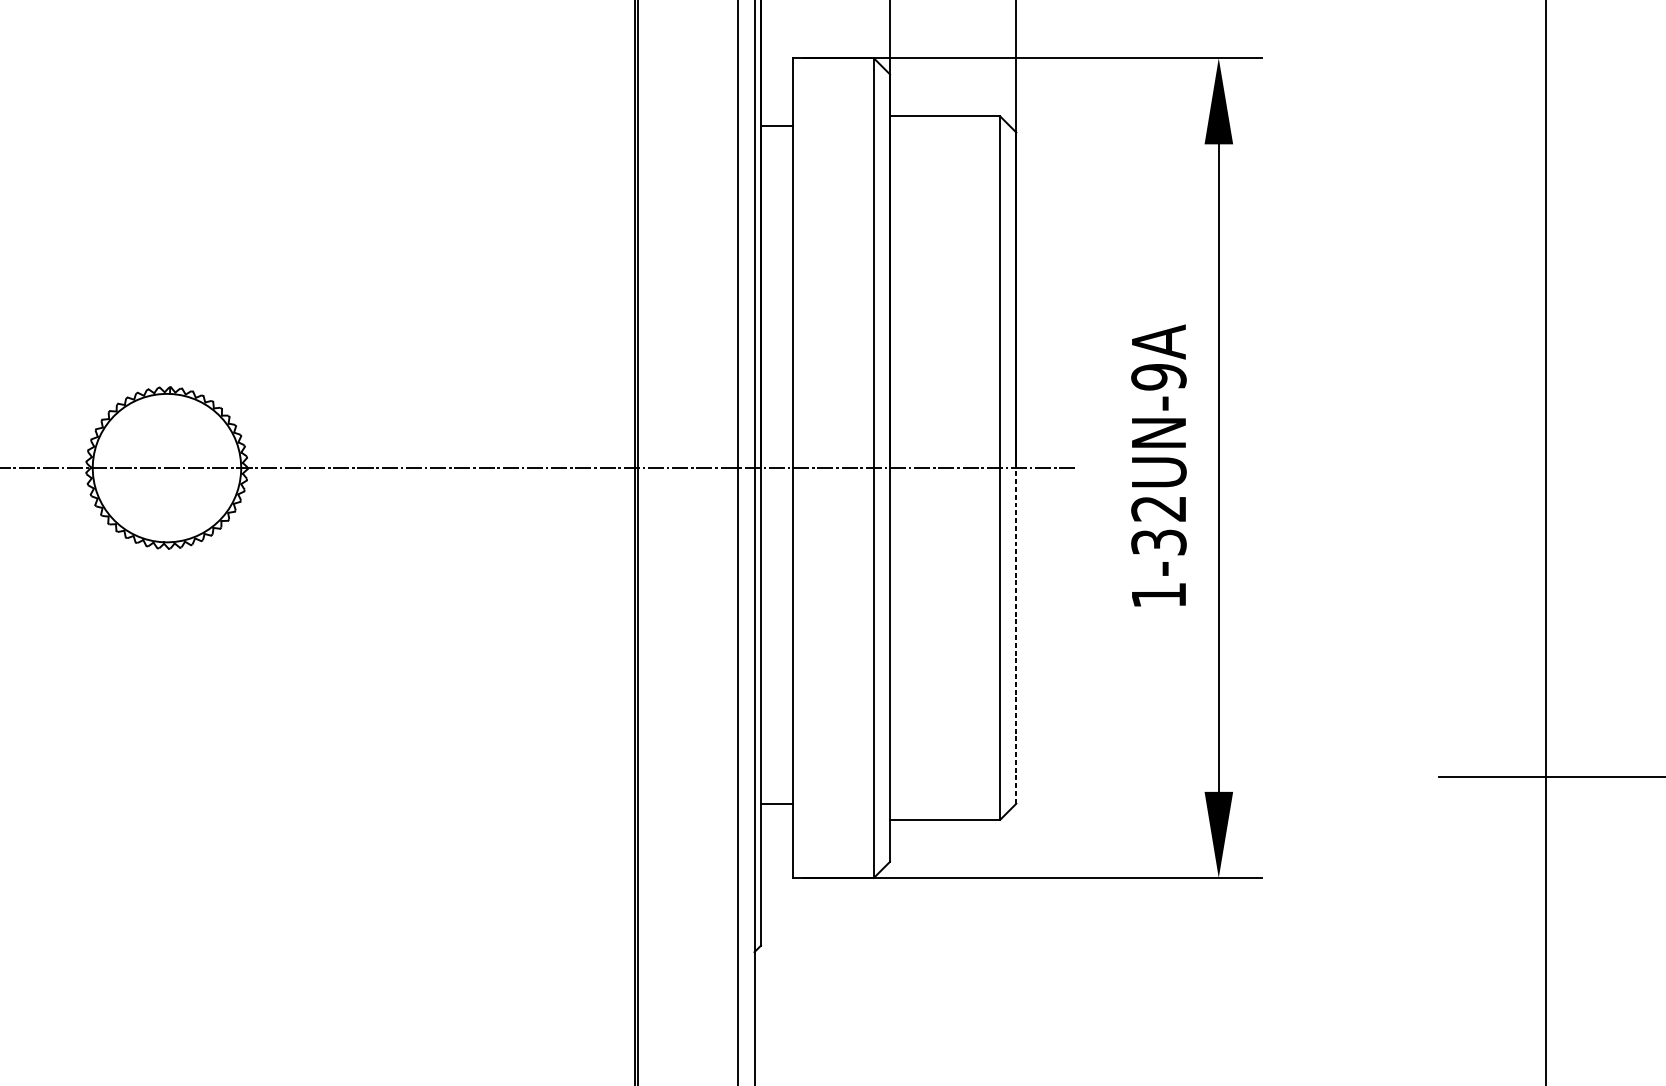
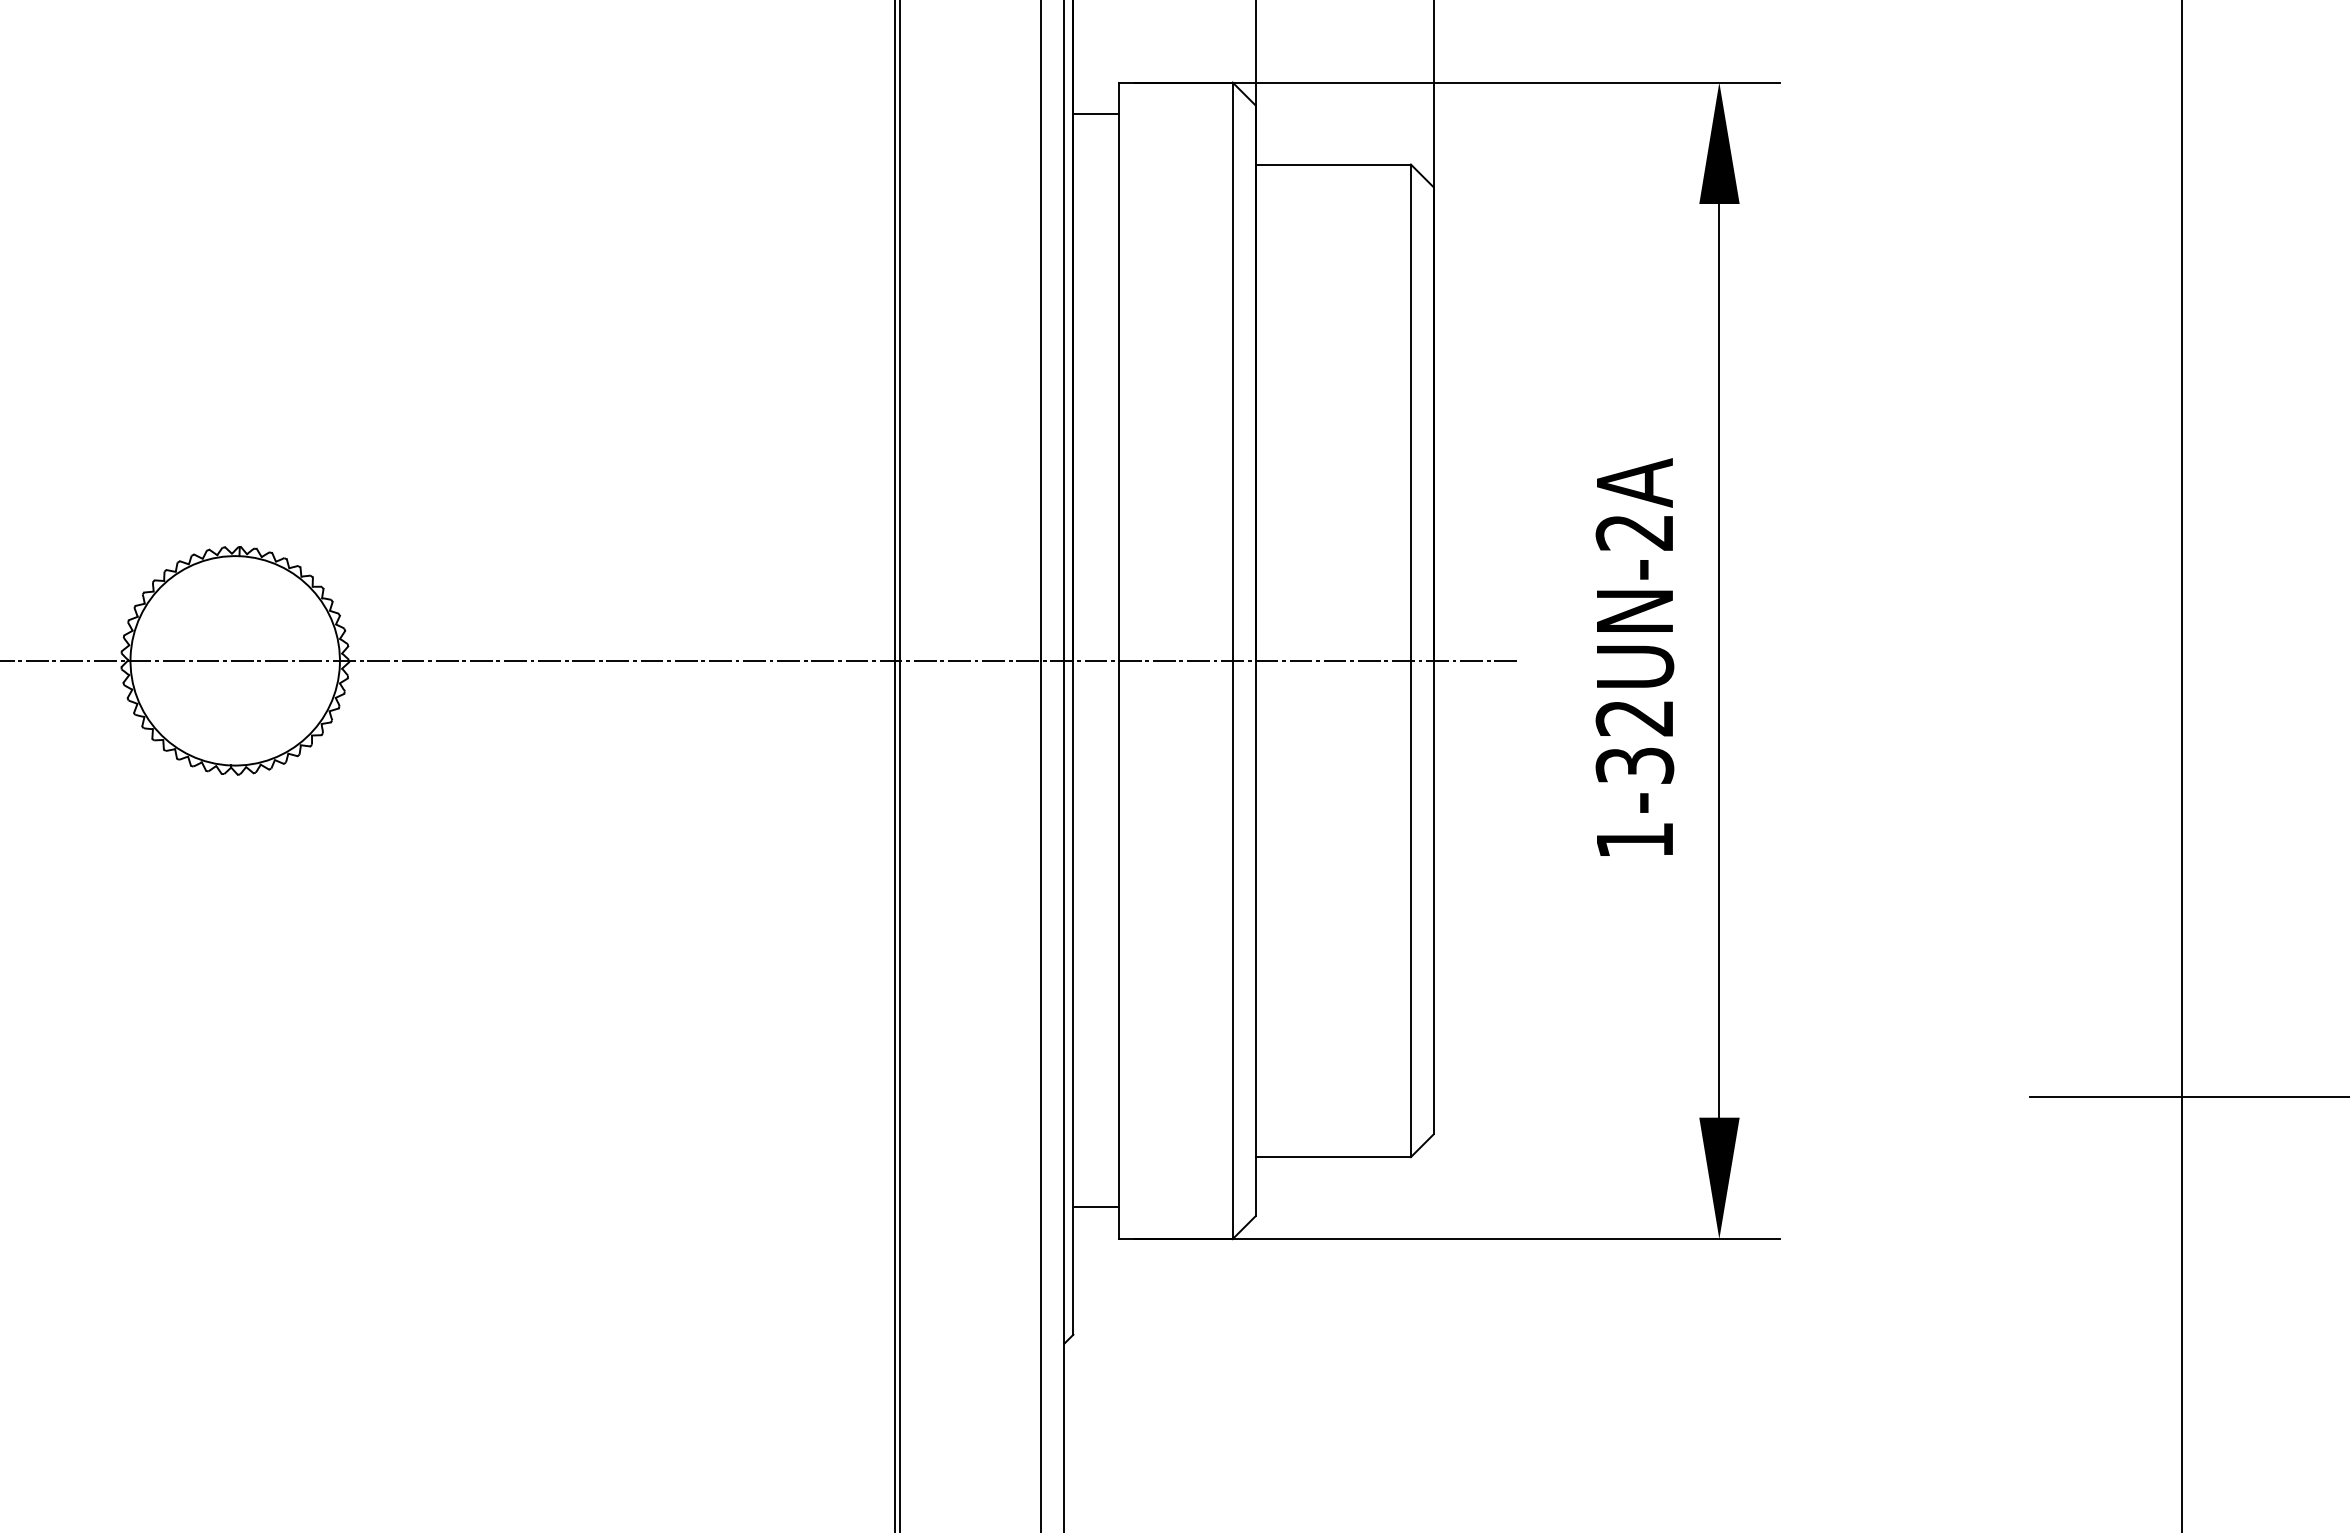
line: (776, 126) -> (1095, 114), moved
text: (1158, 377) -> (1634, 532), 1-32UN-9A -> 1-32UN-2A
line: (1016, 635) -> (1433, 897), dashed -> solid
line: (776, 804) -> (1095, 1207), moved

